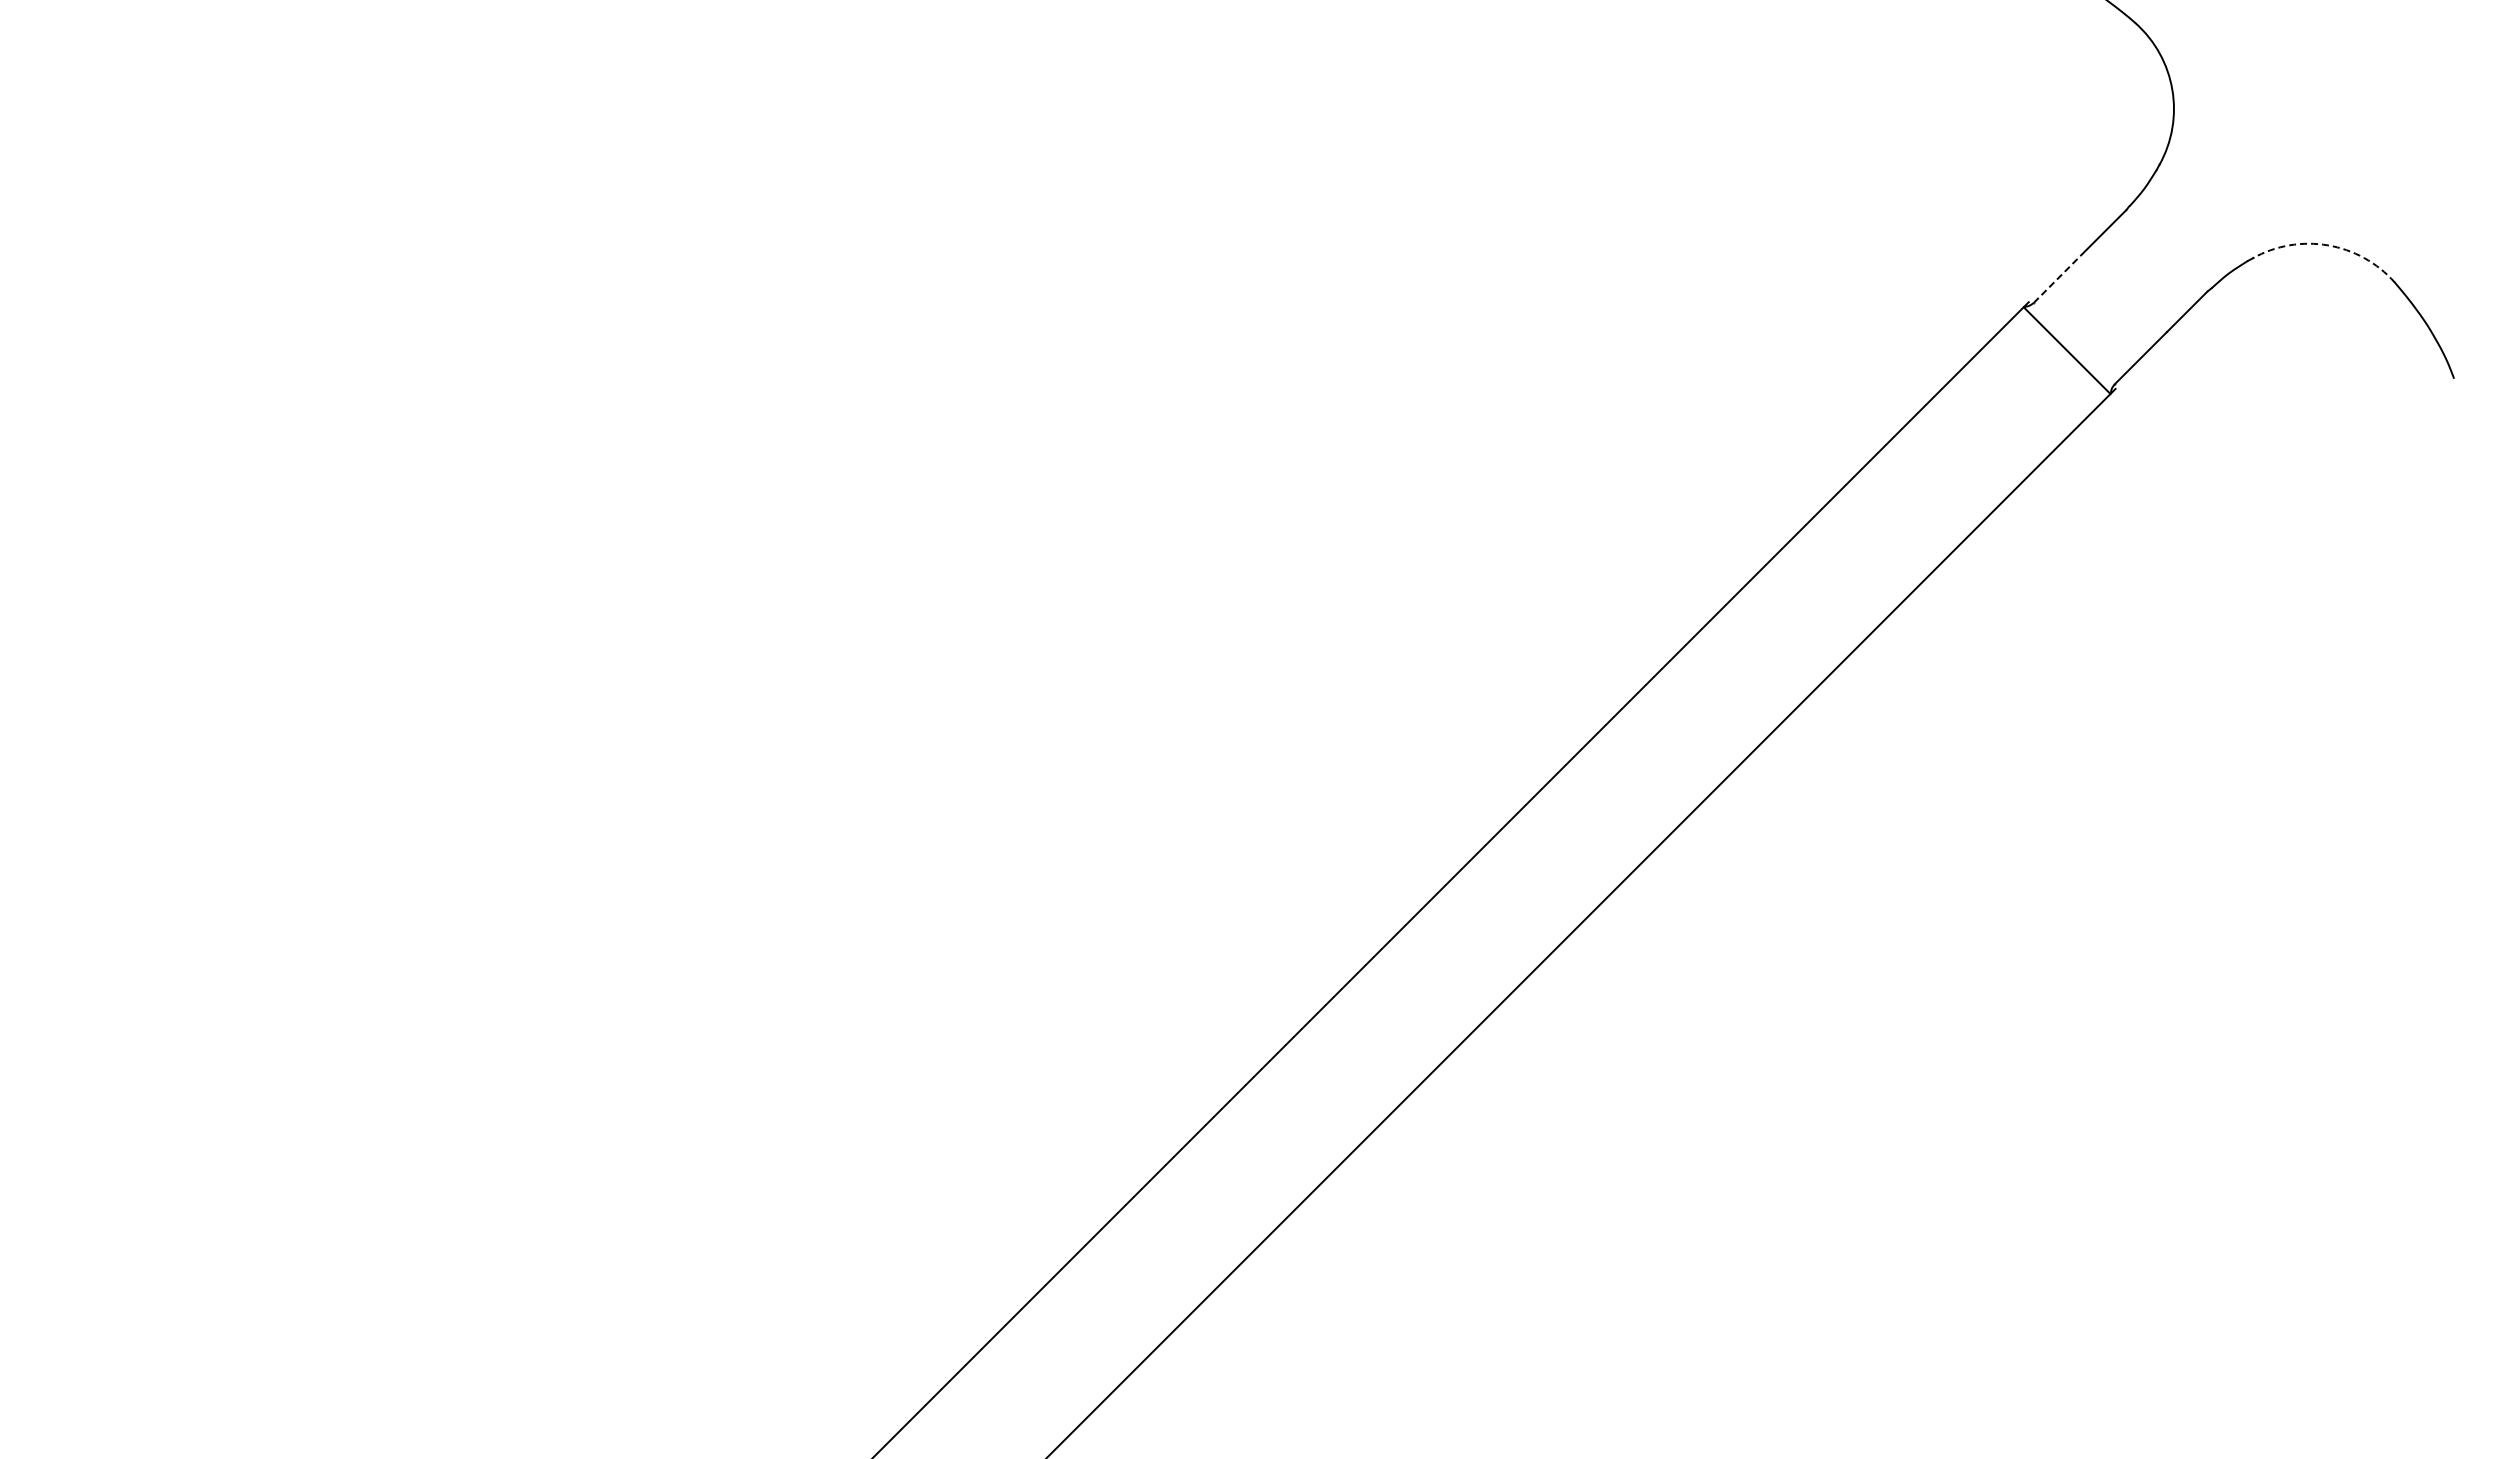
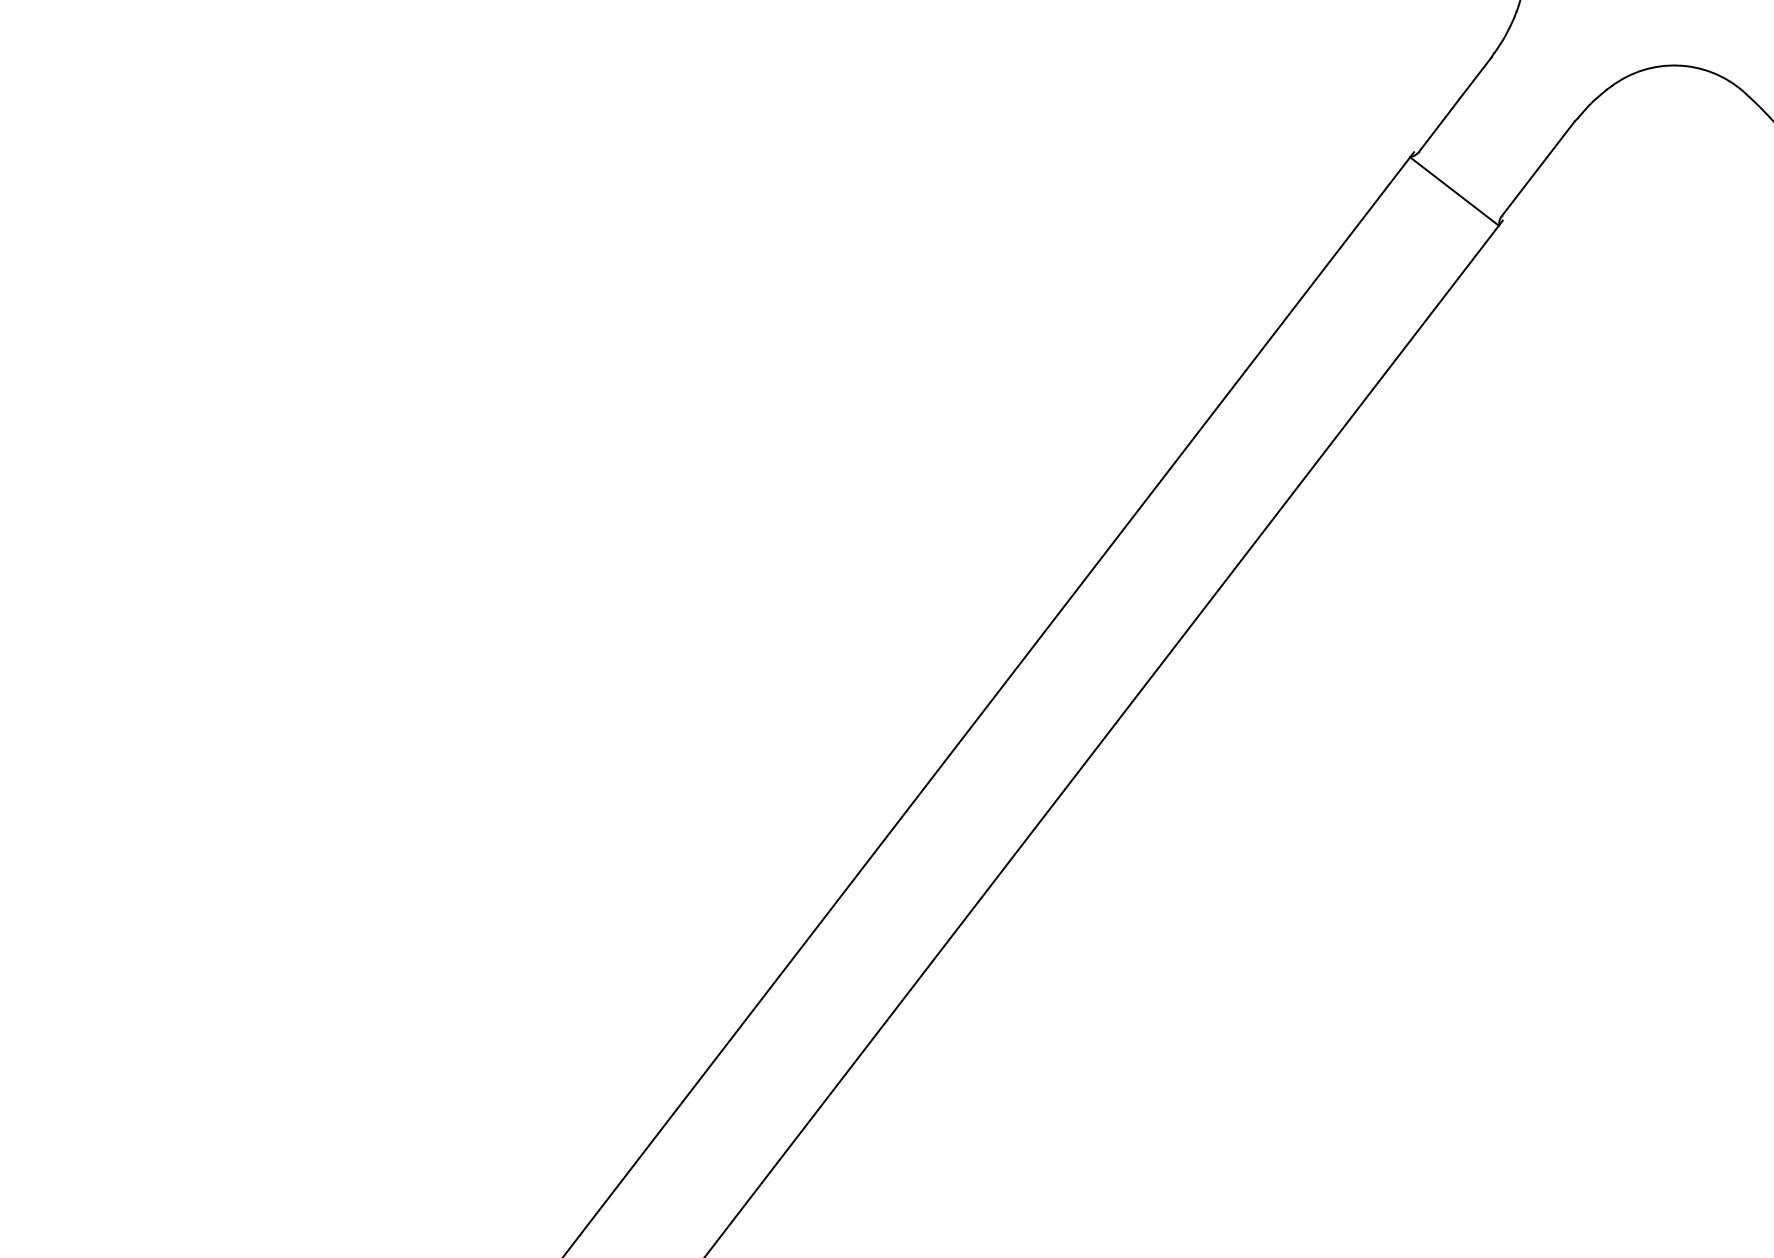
arc: (2327, 245) -> (1677, 65), dashed -> solid
line: (2059, 276) -> (1438, 125), dashed -> solid

